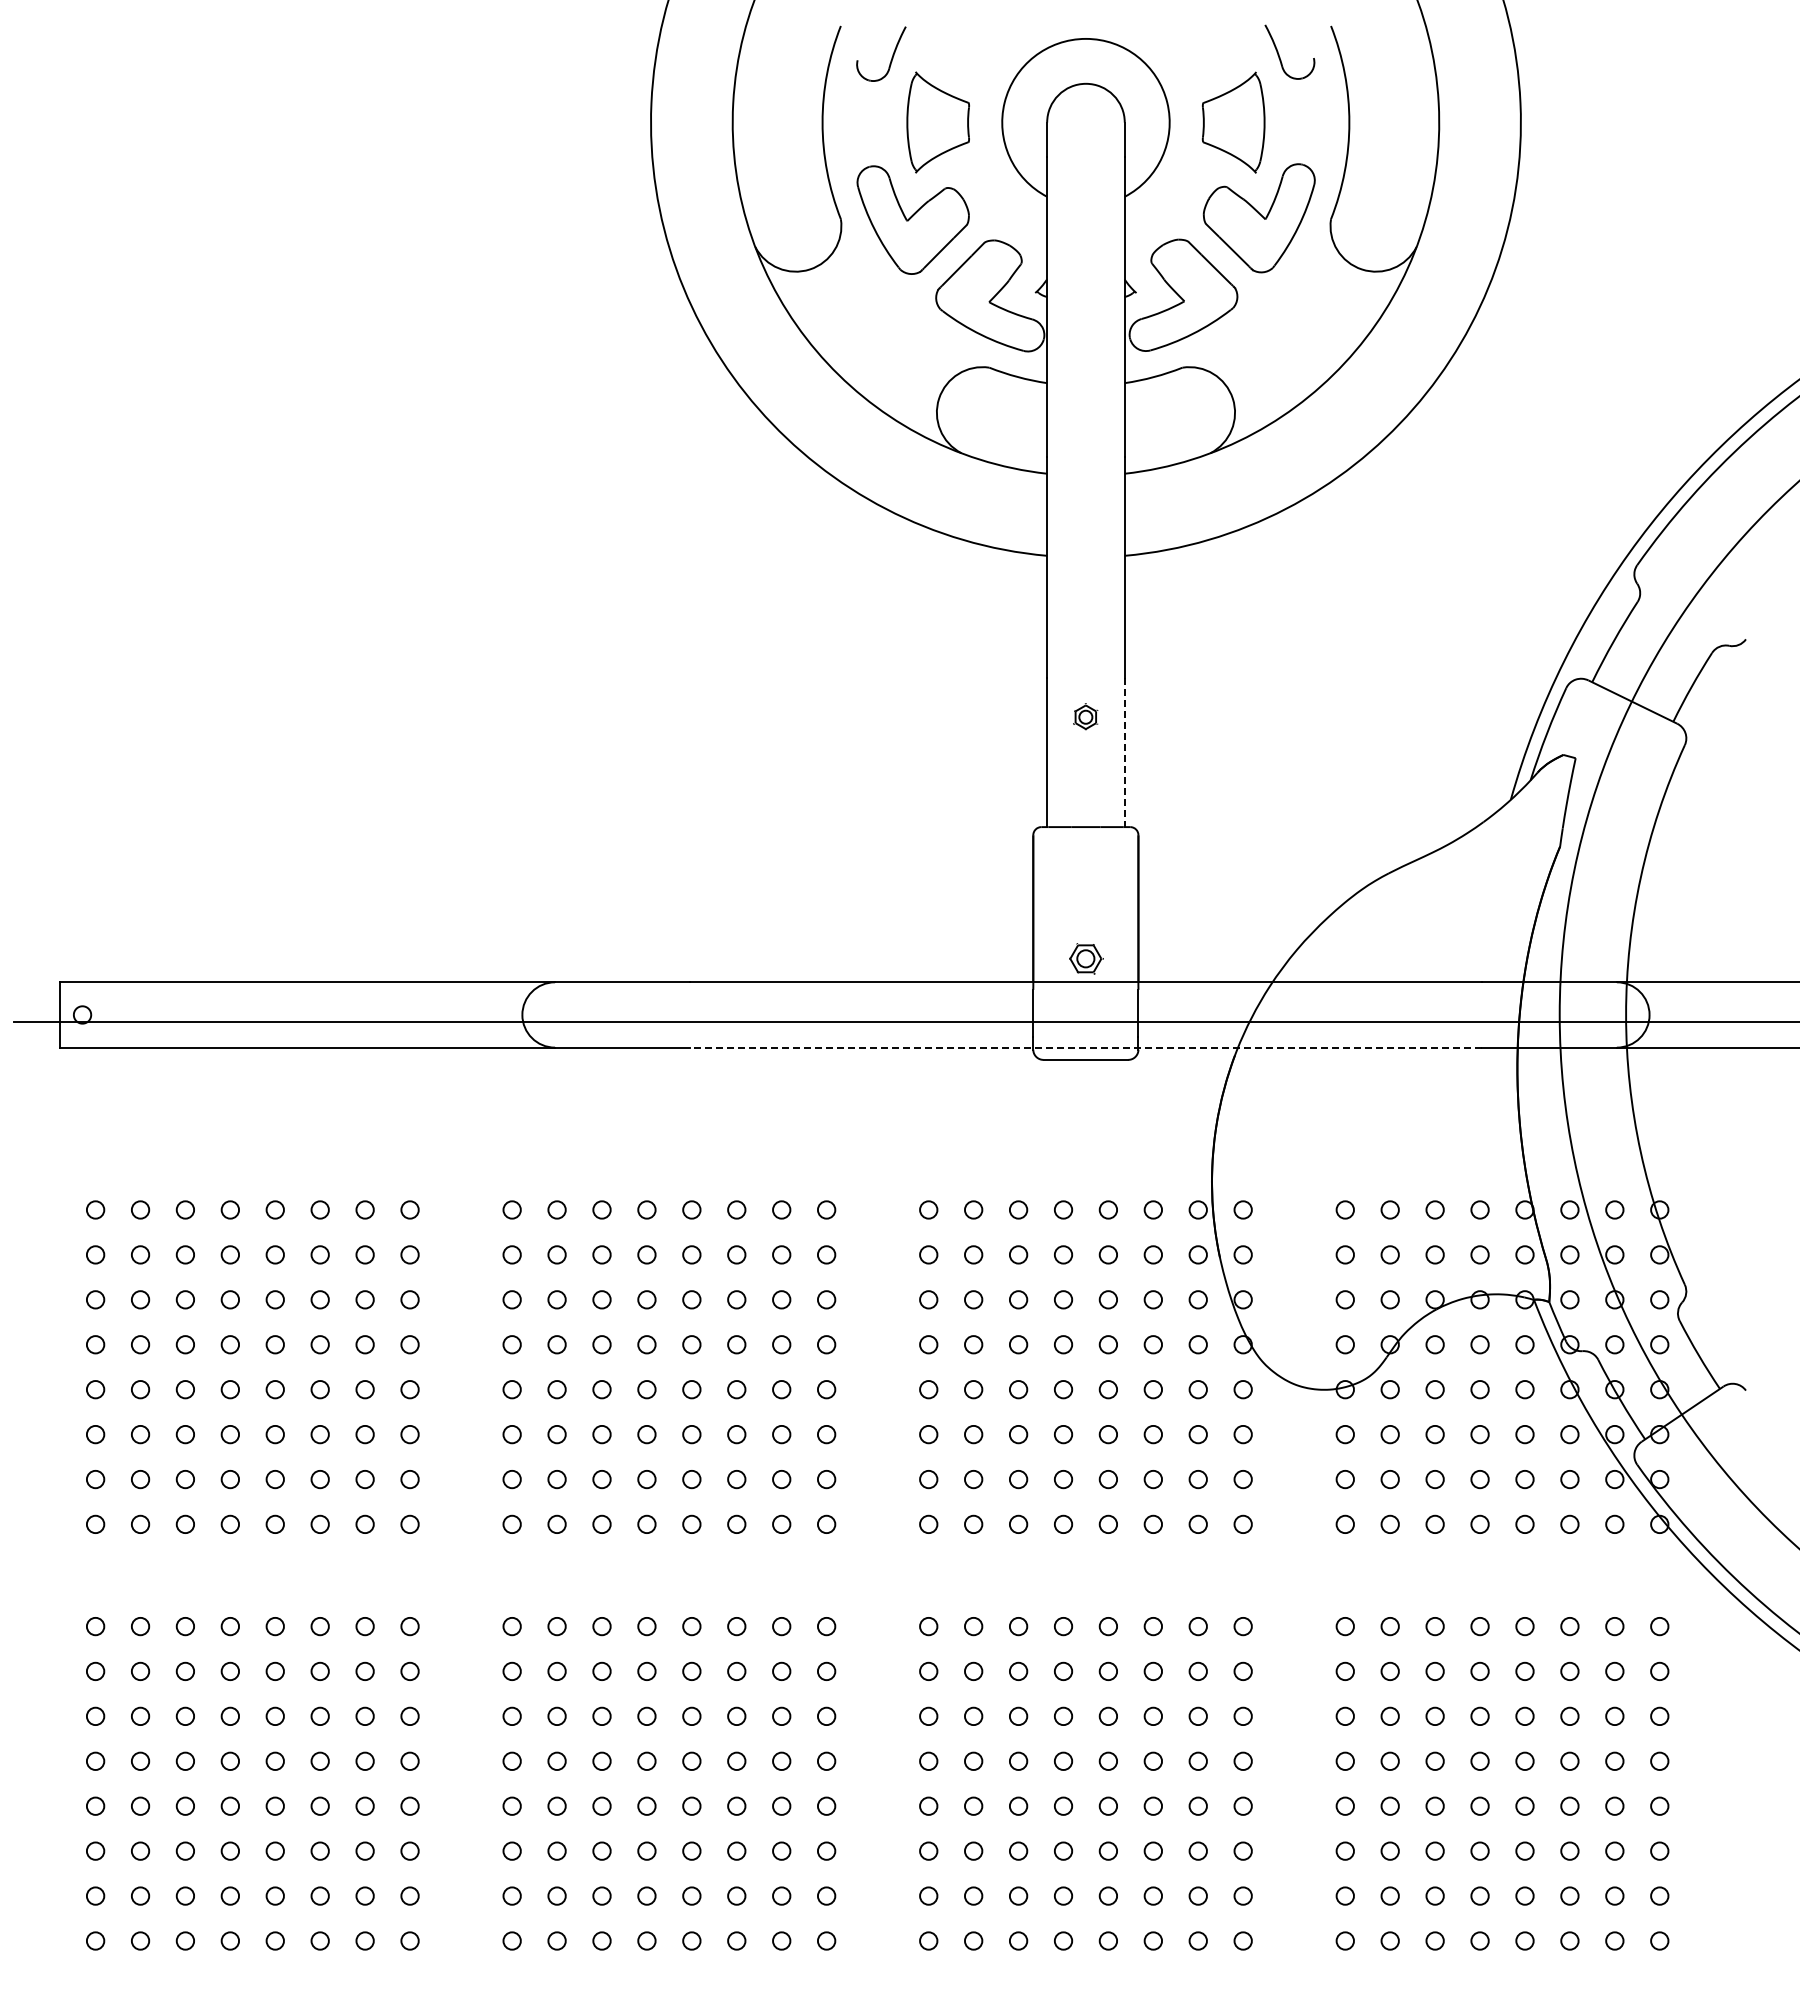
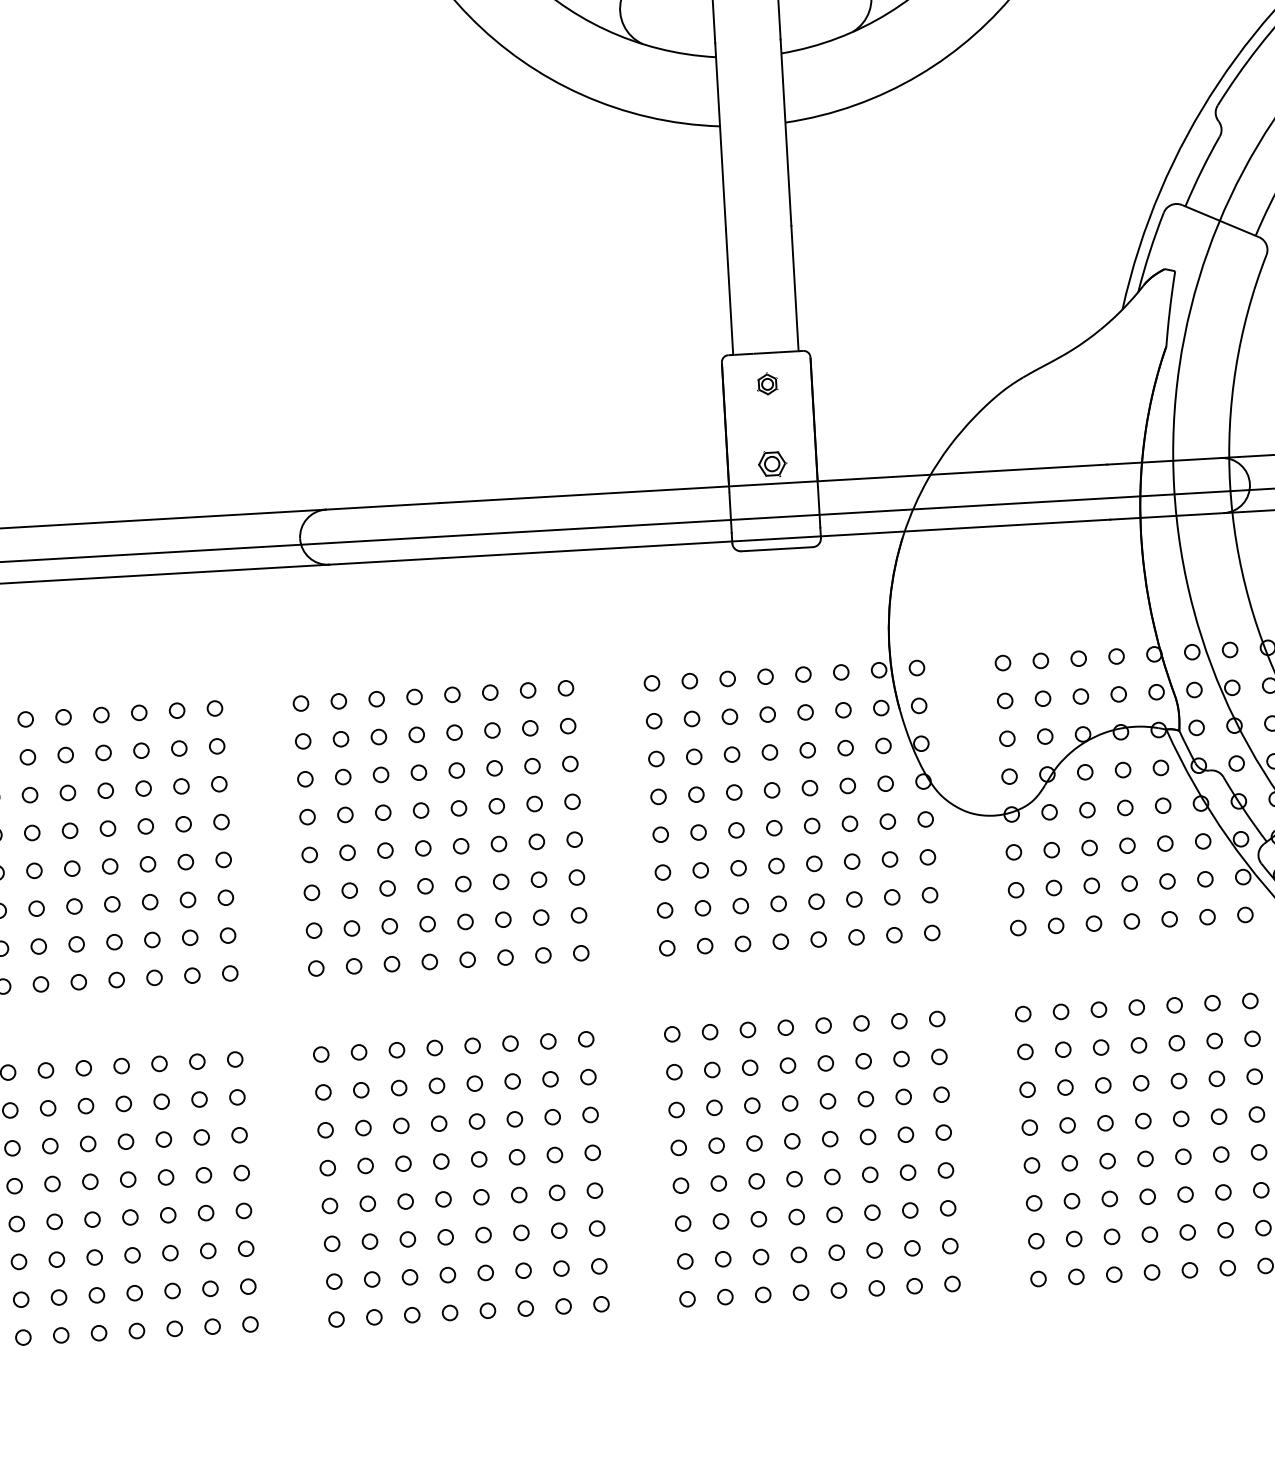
part: (1085, 716) -> (767, 383), moved
line: (1124, 753) -> (794, 289), dashed -> solid
line: (1085, 1047) -> (776, 538), dashed -> solid

